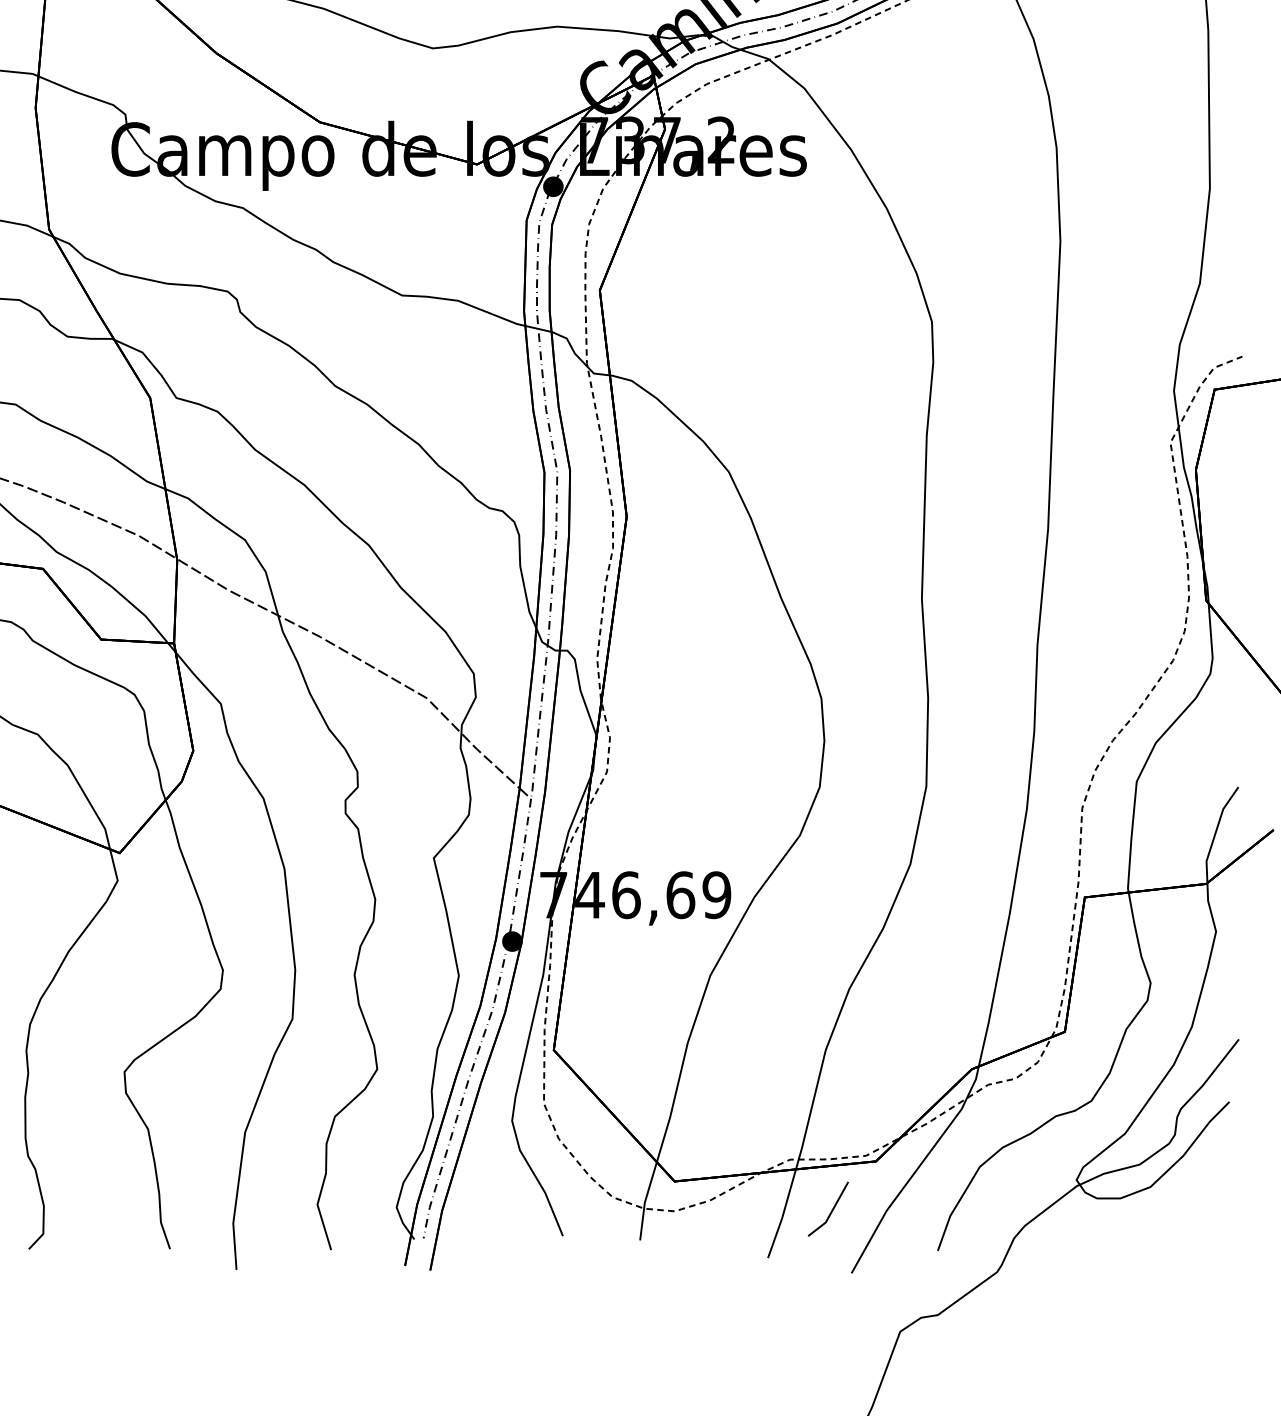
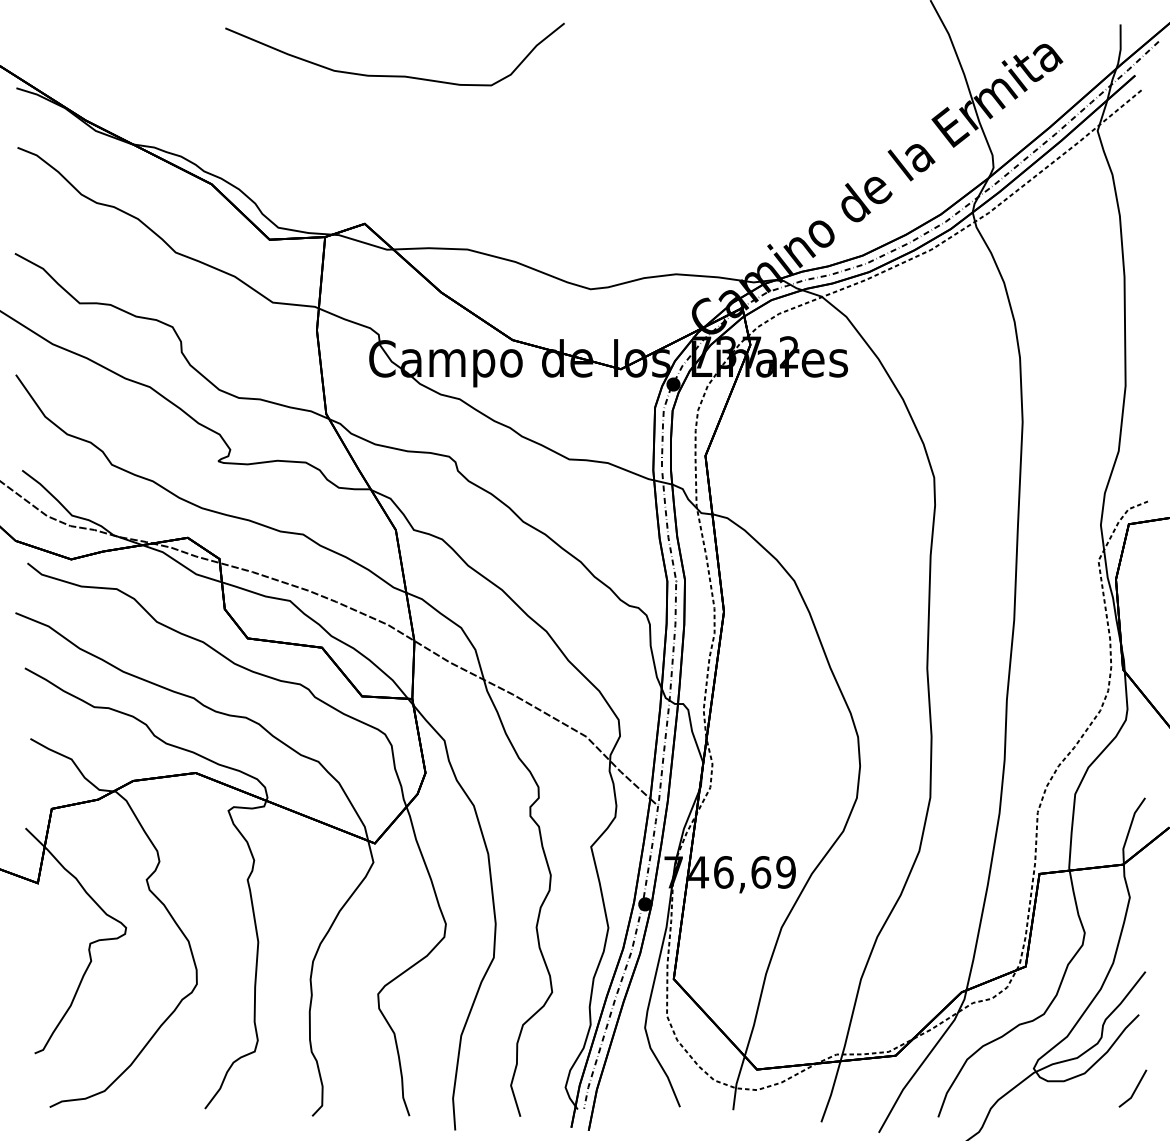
line: (830, 1210) -> (1134, 1089), moved

